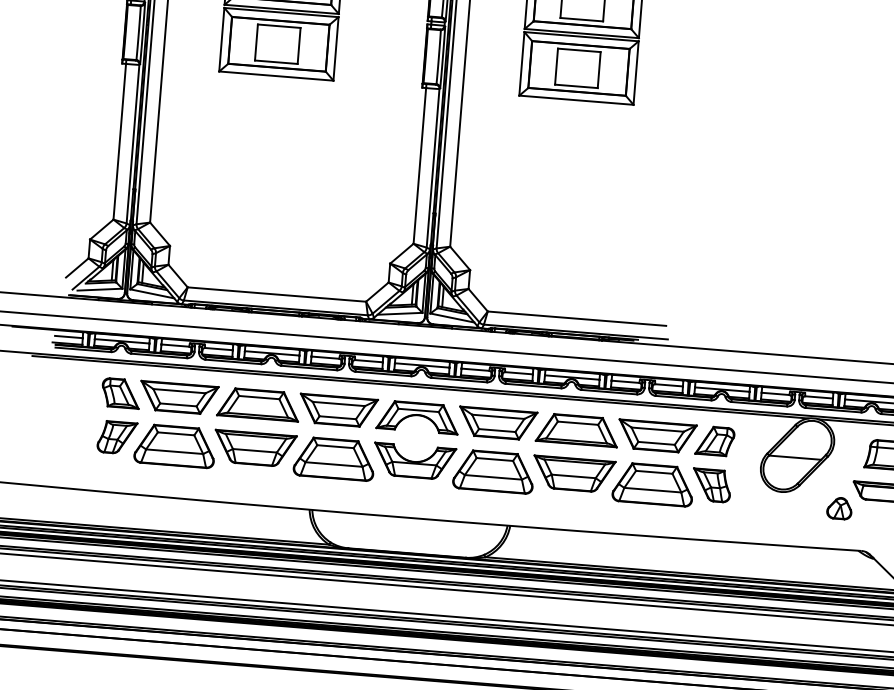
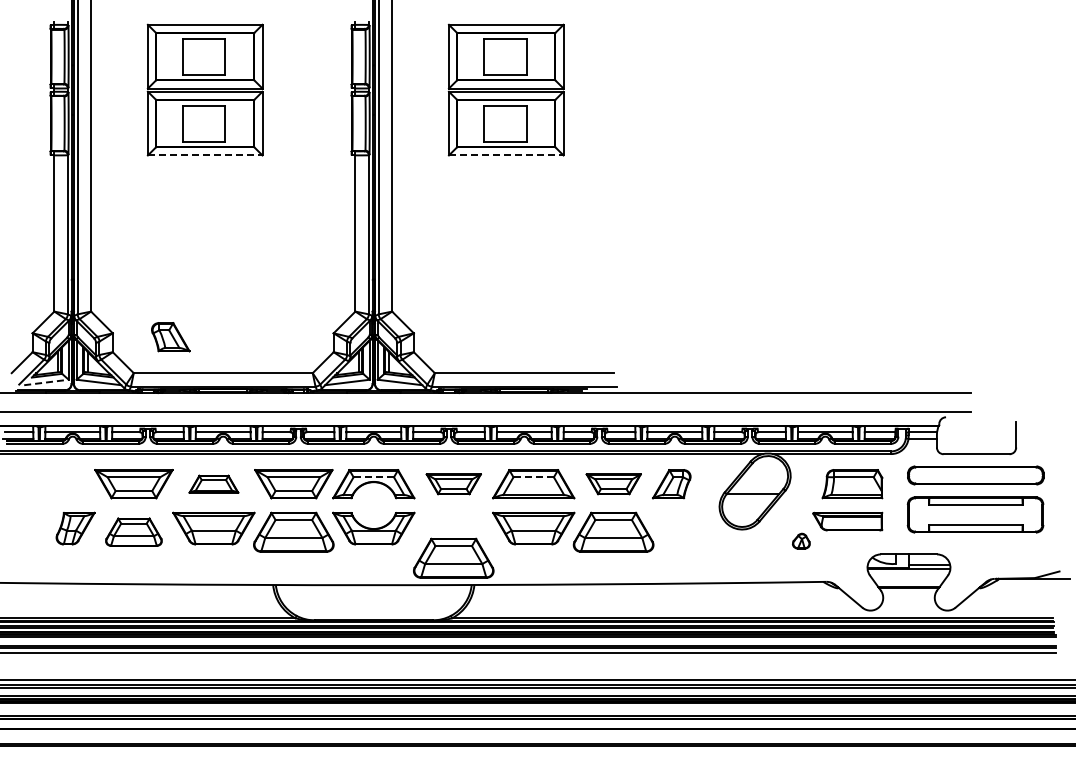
line: (276, 76) -> (205, 155), solid -> dashed
line: (576, 100) -> (506, 155), solid -> dashed
line: (99, 289) -> (46, 382), solid -> dashed
part: (120, 393) -> (170, 337), moved
part: (258, 404) -> (213, 484), size x0.6
line: (418, 410) -> (373, 477), solid -> dashed
part: (497, 423) -> (453, 484), size x0.7
line: (577, 423) -> (533, 477), solid -> dashed
part: (656, 436) -> (613, 484), size x0.7
part: (174, 445) -> (133, 531), size x0.7
part: (493, 470) -> (453, 557), moved
part: (711, 485) -> (671, 528), removed
part: (839, 507) -> (801, 540), size x0.7

